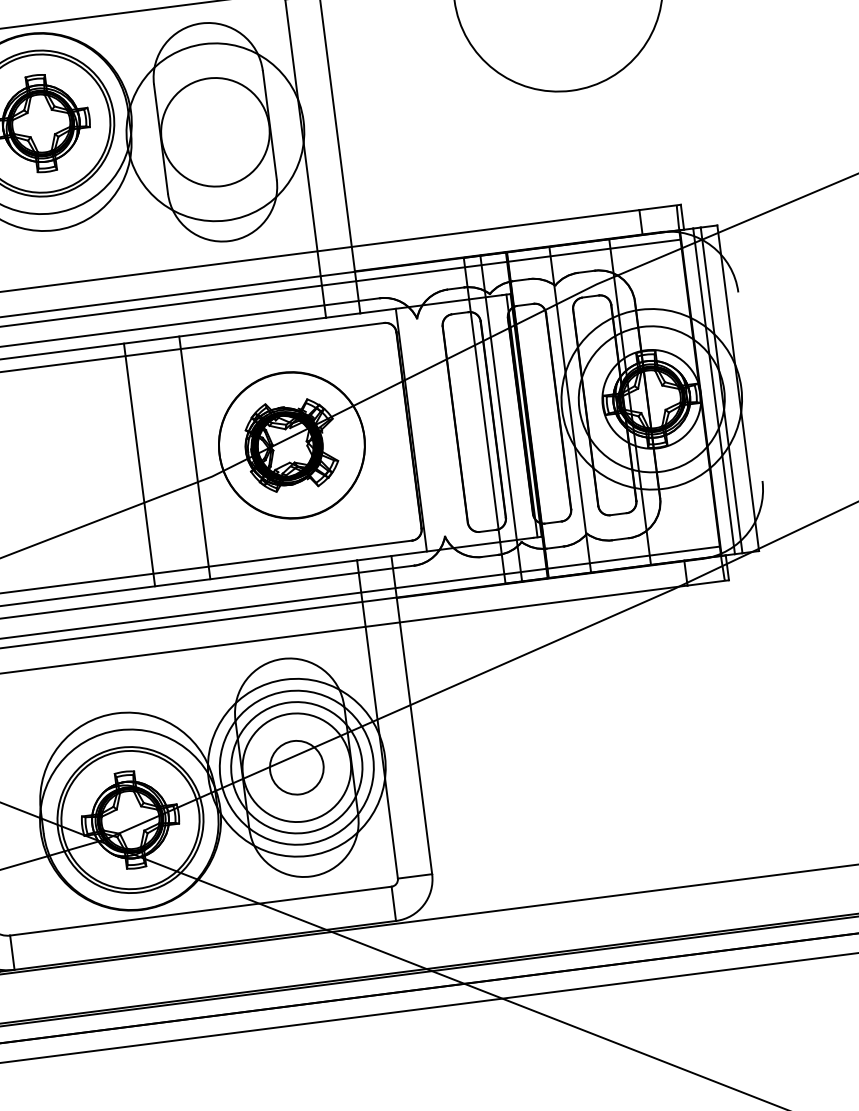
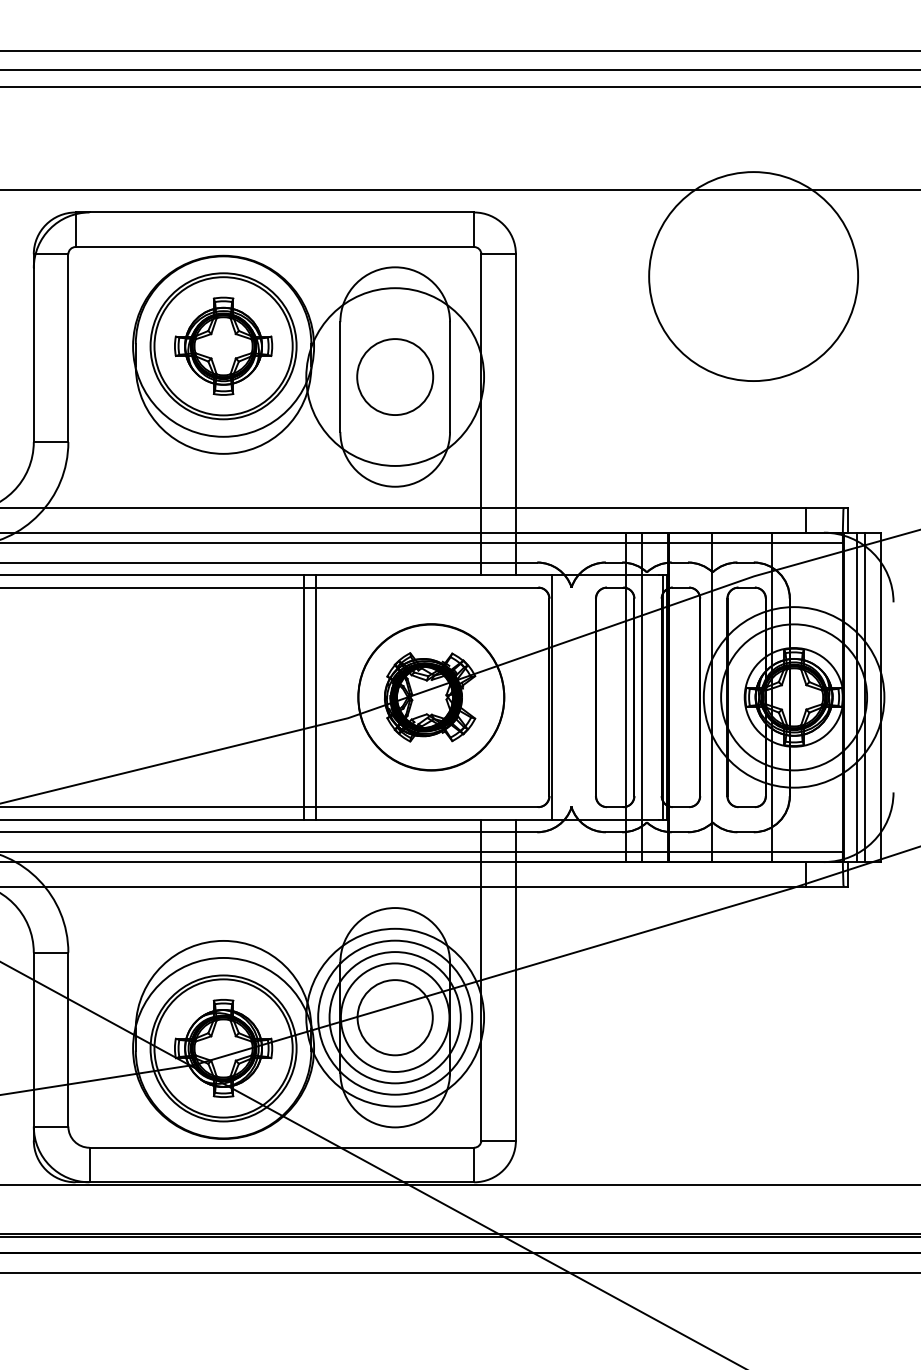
circle: (214, 131) -> (394, 376), size x0.7
line: (194, 457) -> (304, 697), moved
line: (139, 465) -> (315, 697), moved
circle: (297, 767) -> (395, 1017), size x1.4

